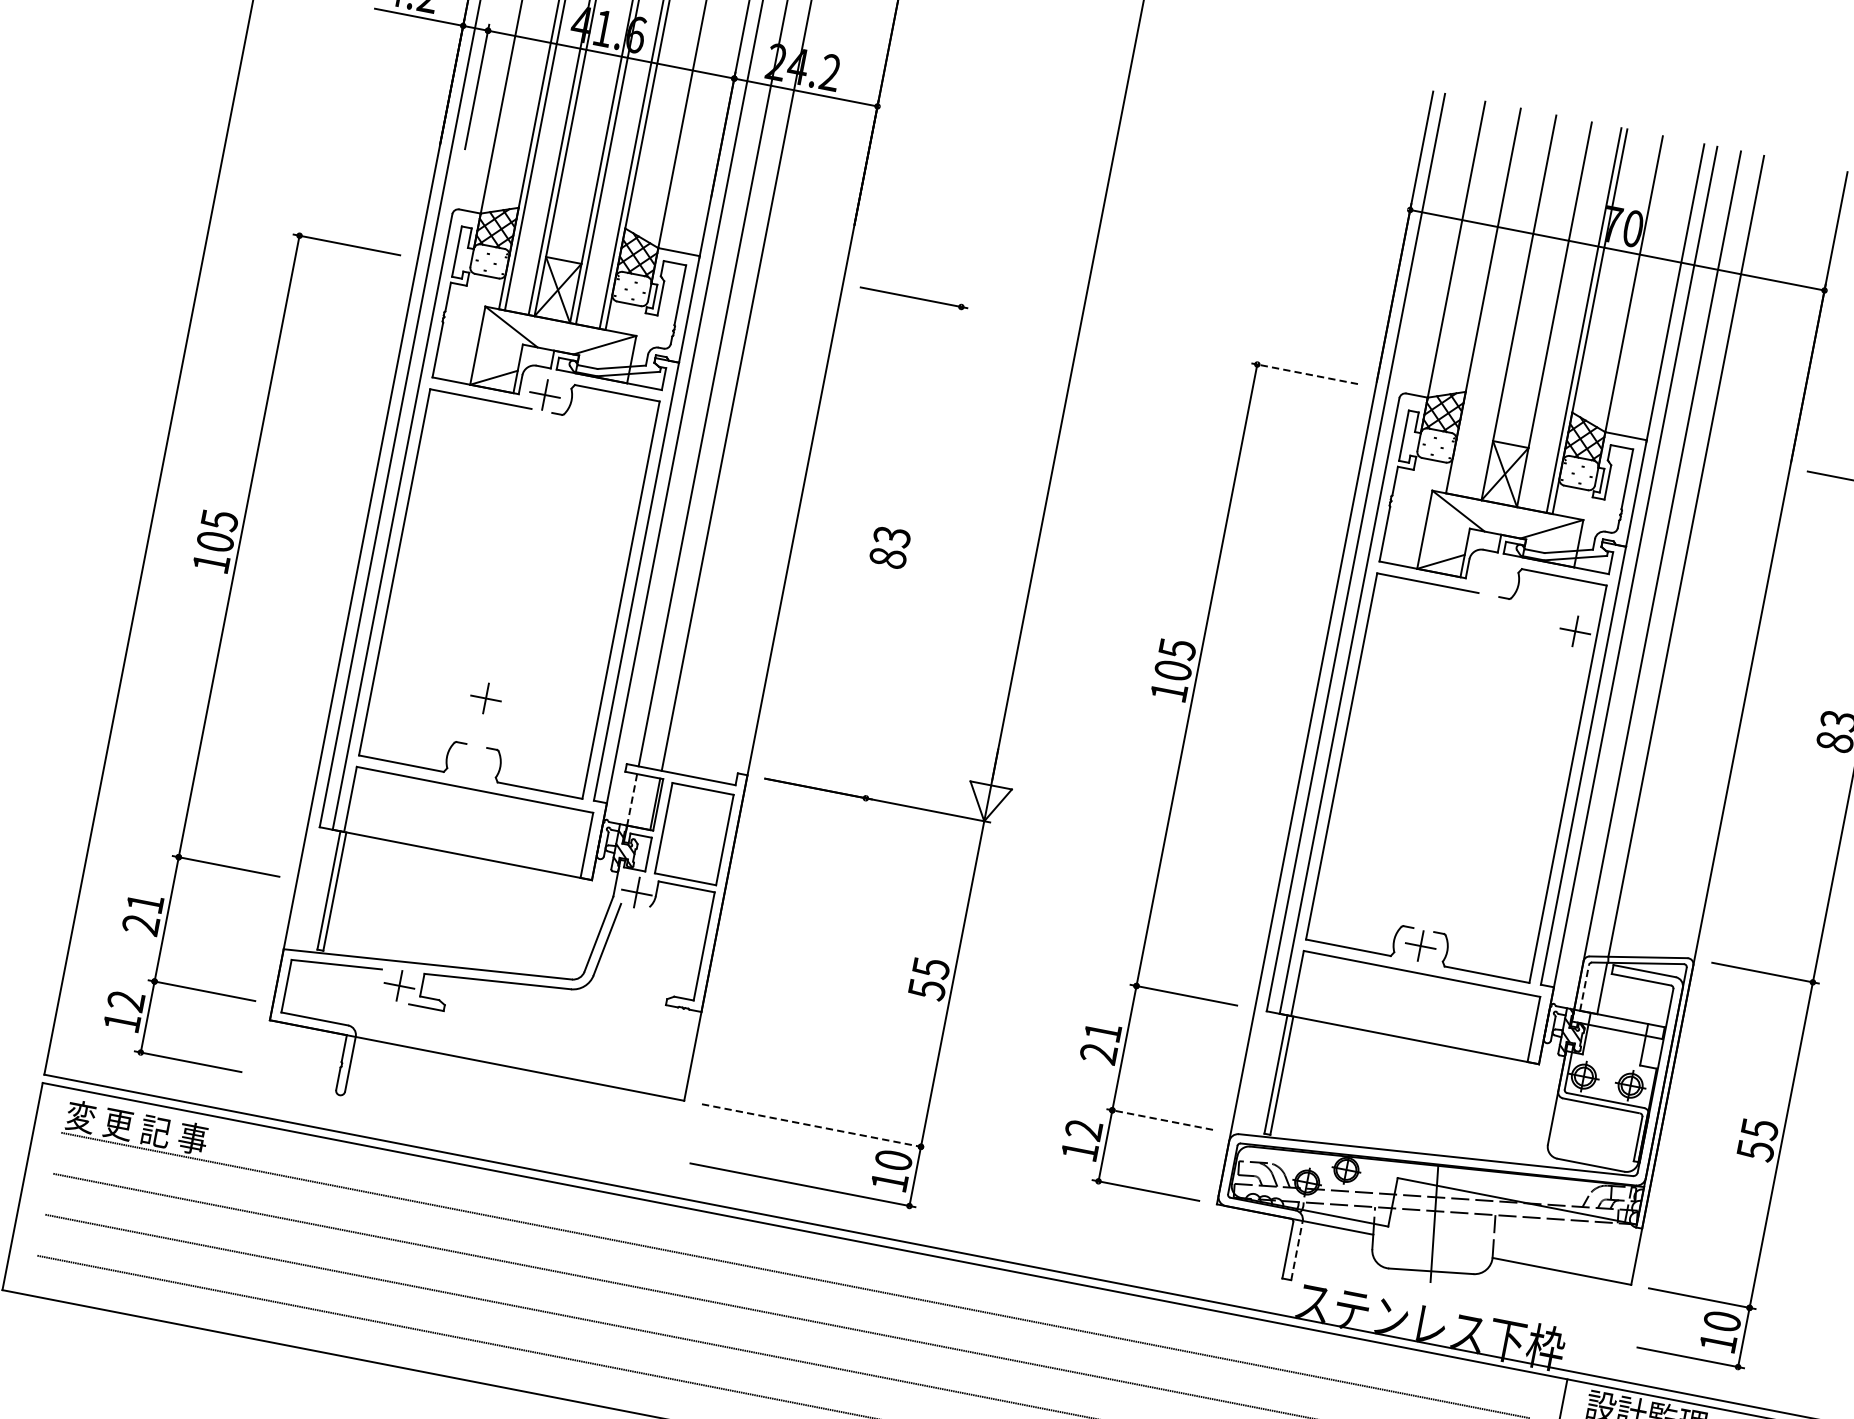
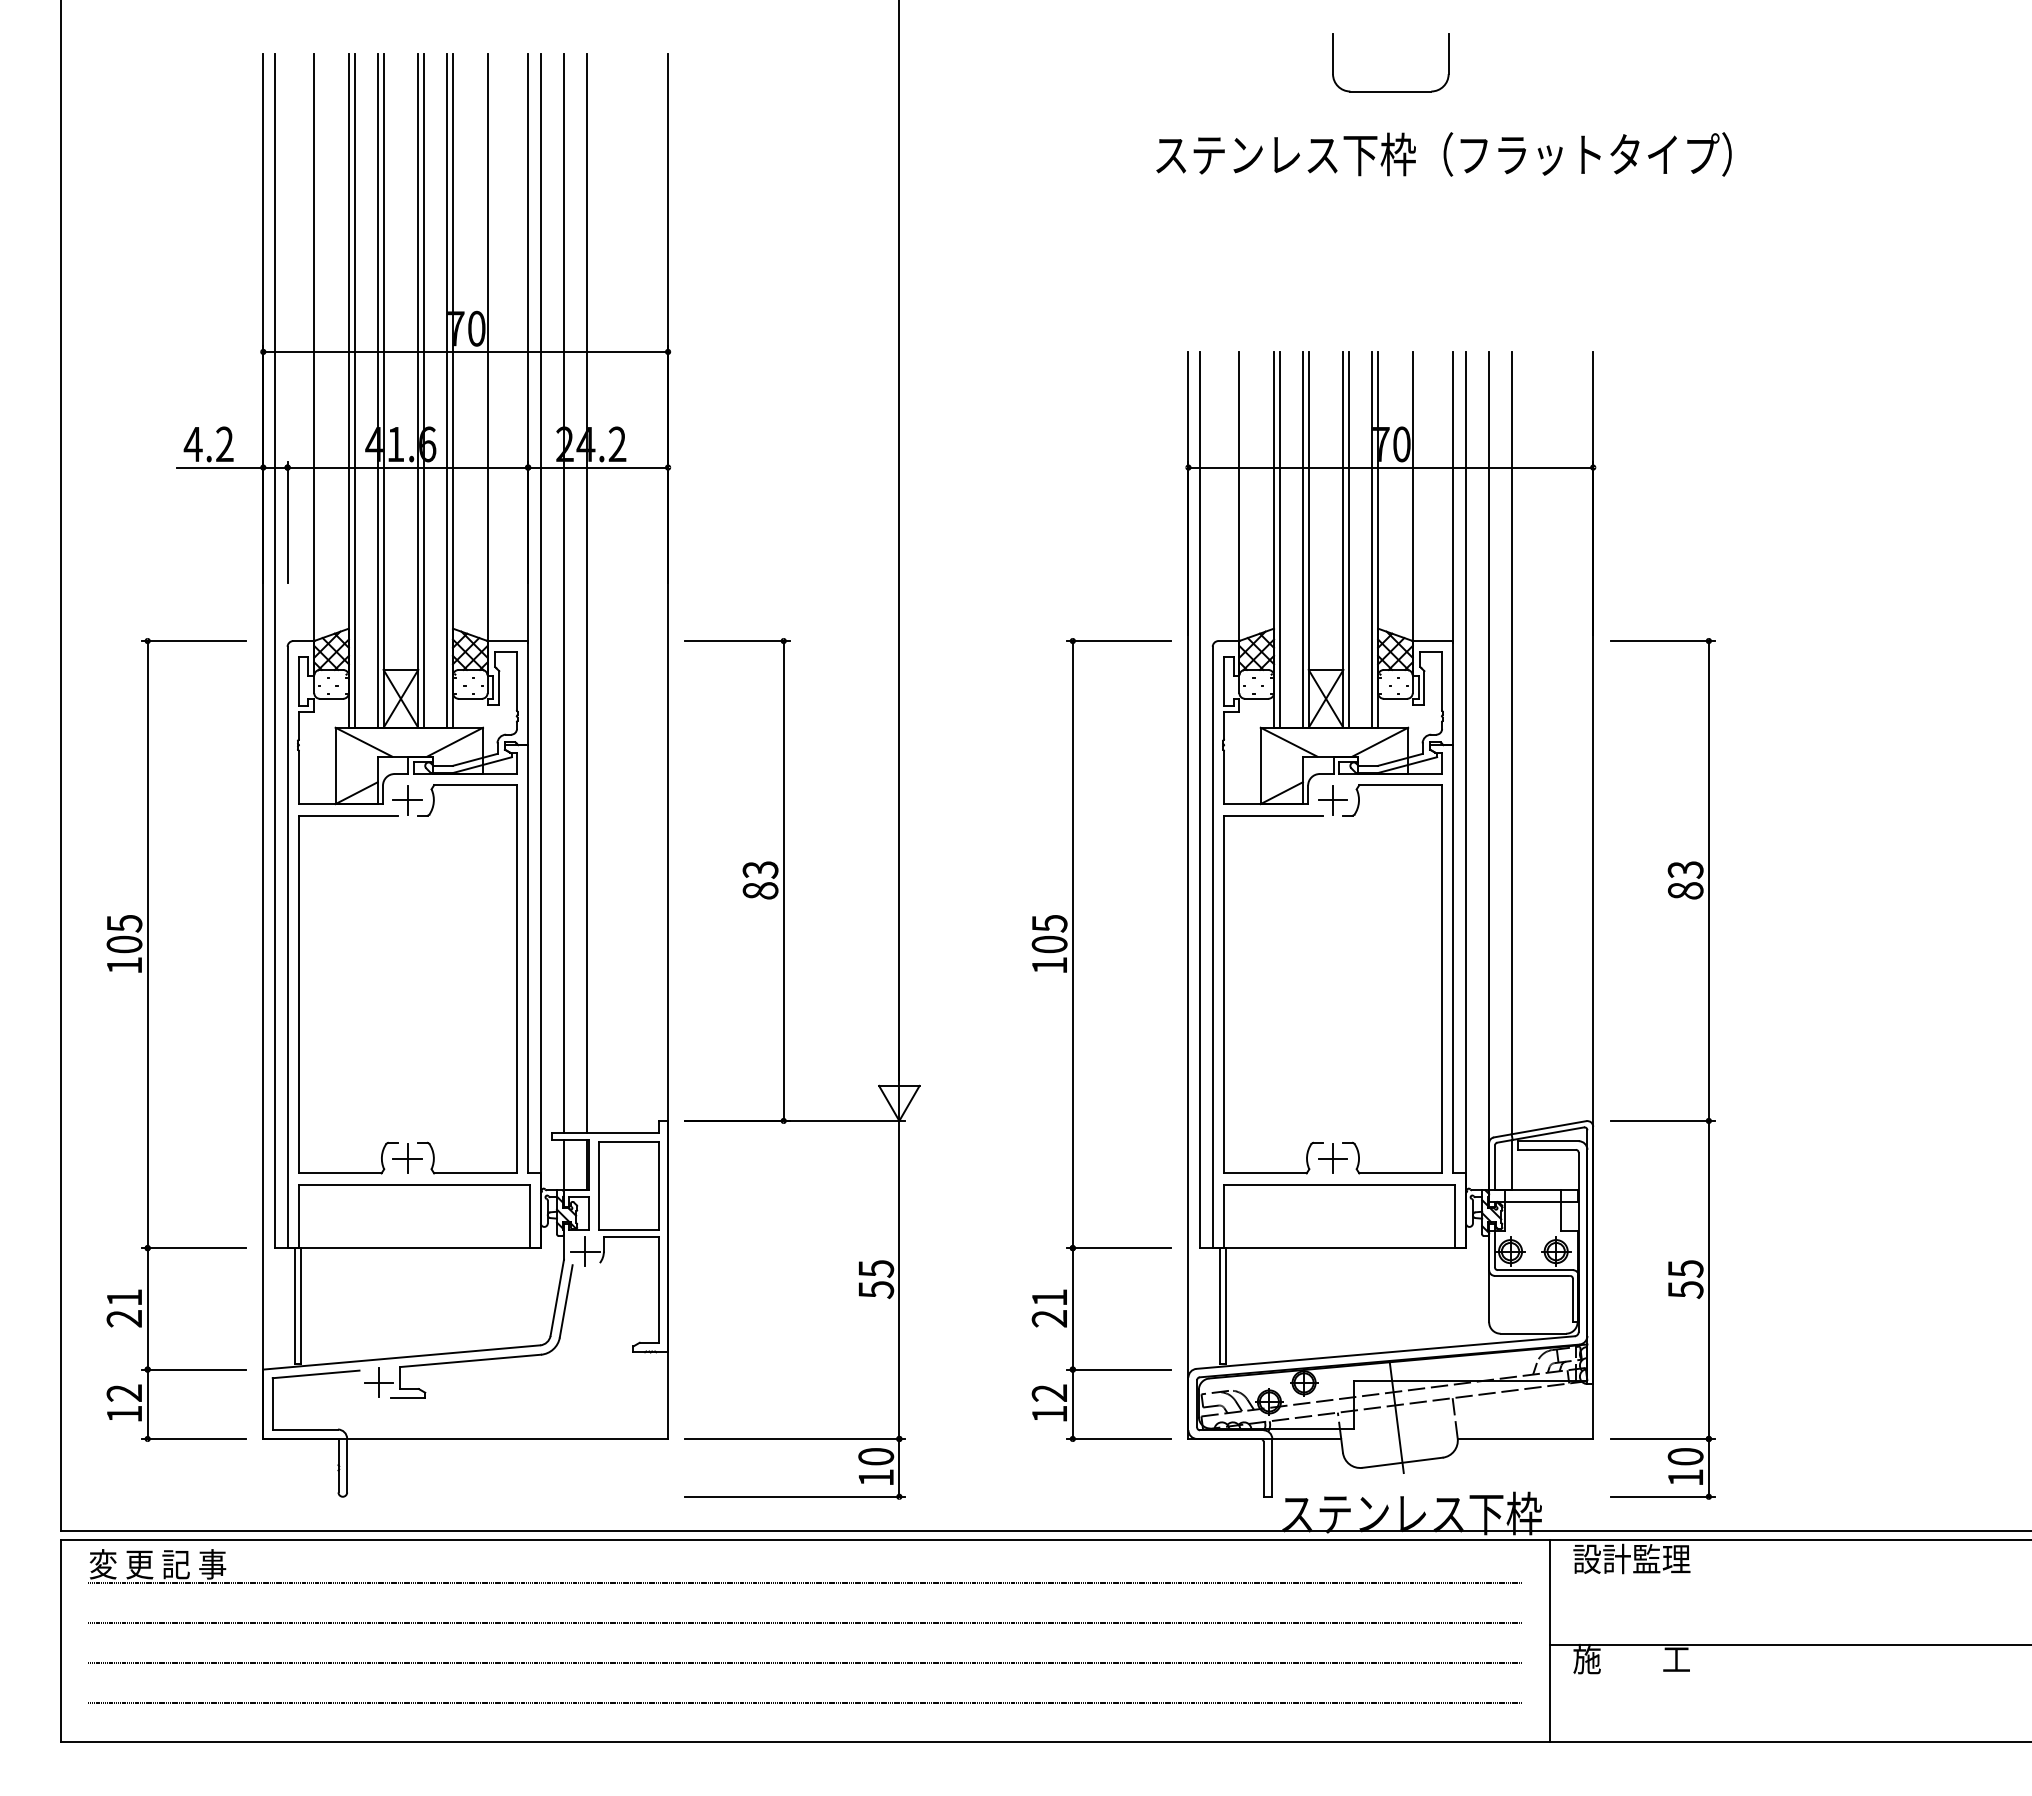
line: (1489, 301) -> (1279, 539), added
line: (1512, 306) -> (1302, 539), added
line: (1560, 315) -> (1349, 539), added
line: (1303, 374) -> (1118, 641), dashed -> solid
line: (913, 552) -> (783, 880), added
part: (1574, 631) -> (1332, 800), moved
part: (221, 643) -> (148, 1039), moved
part: (485, 698) -> (407, 1158), moved
line: (632, 800) -> (564, 1165), dashed -> solid
line: (1584, 987) -> (1494, 1167), dashed -> solid
line: (1159, 1119) -> (1118, 1369), dashed -> solid
line: (814, 1125) -> (795, 1438), dashed -> solid
line: (1297, 1250) -> (1272, 1467), dashed -> solid

